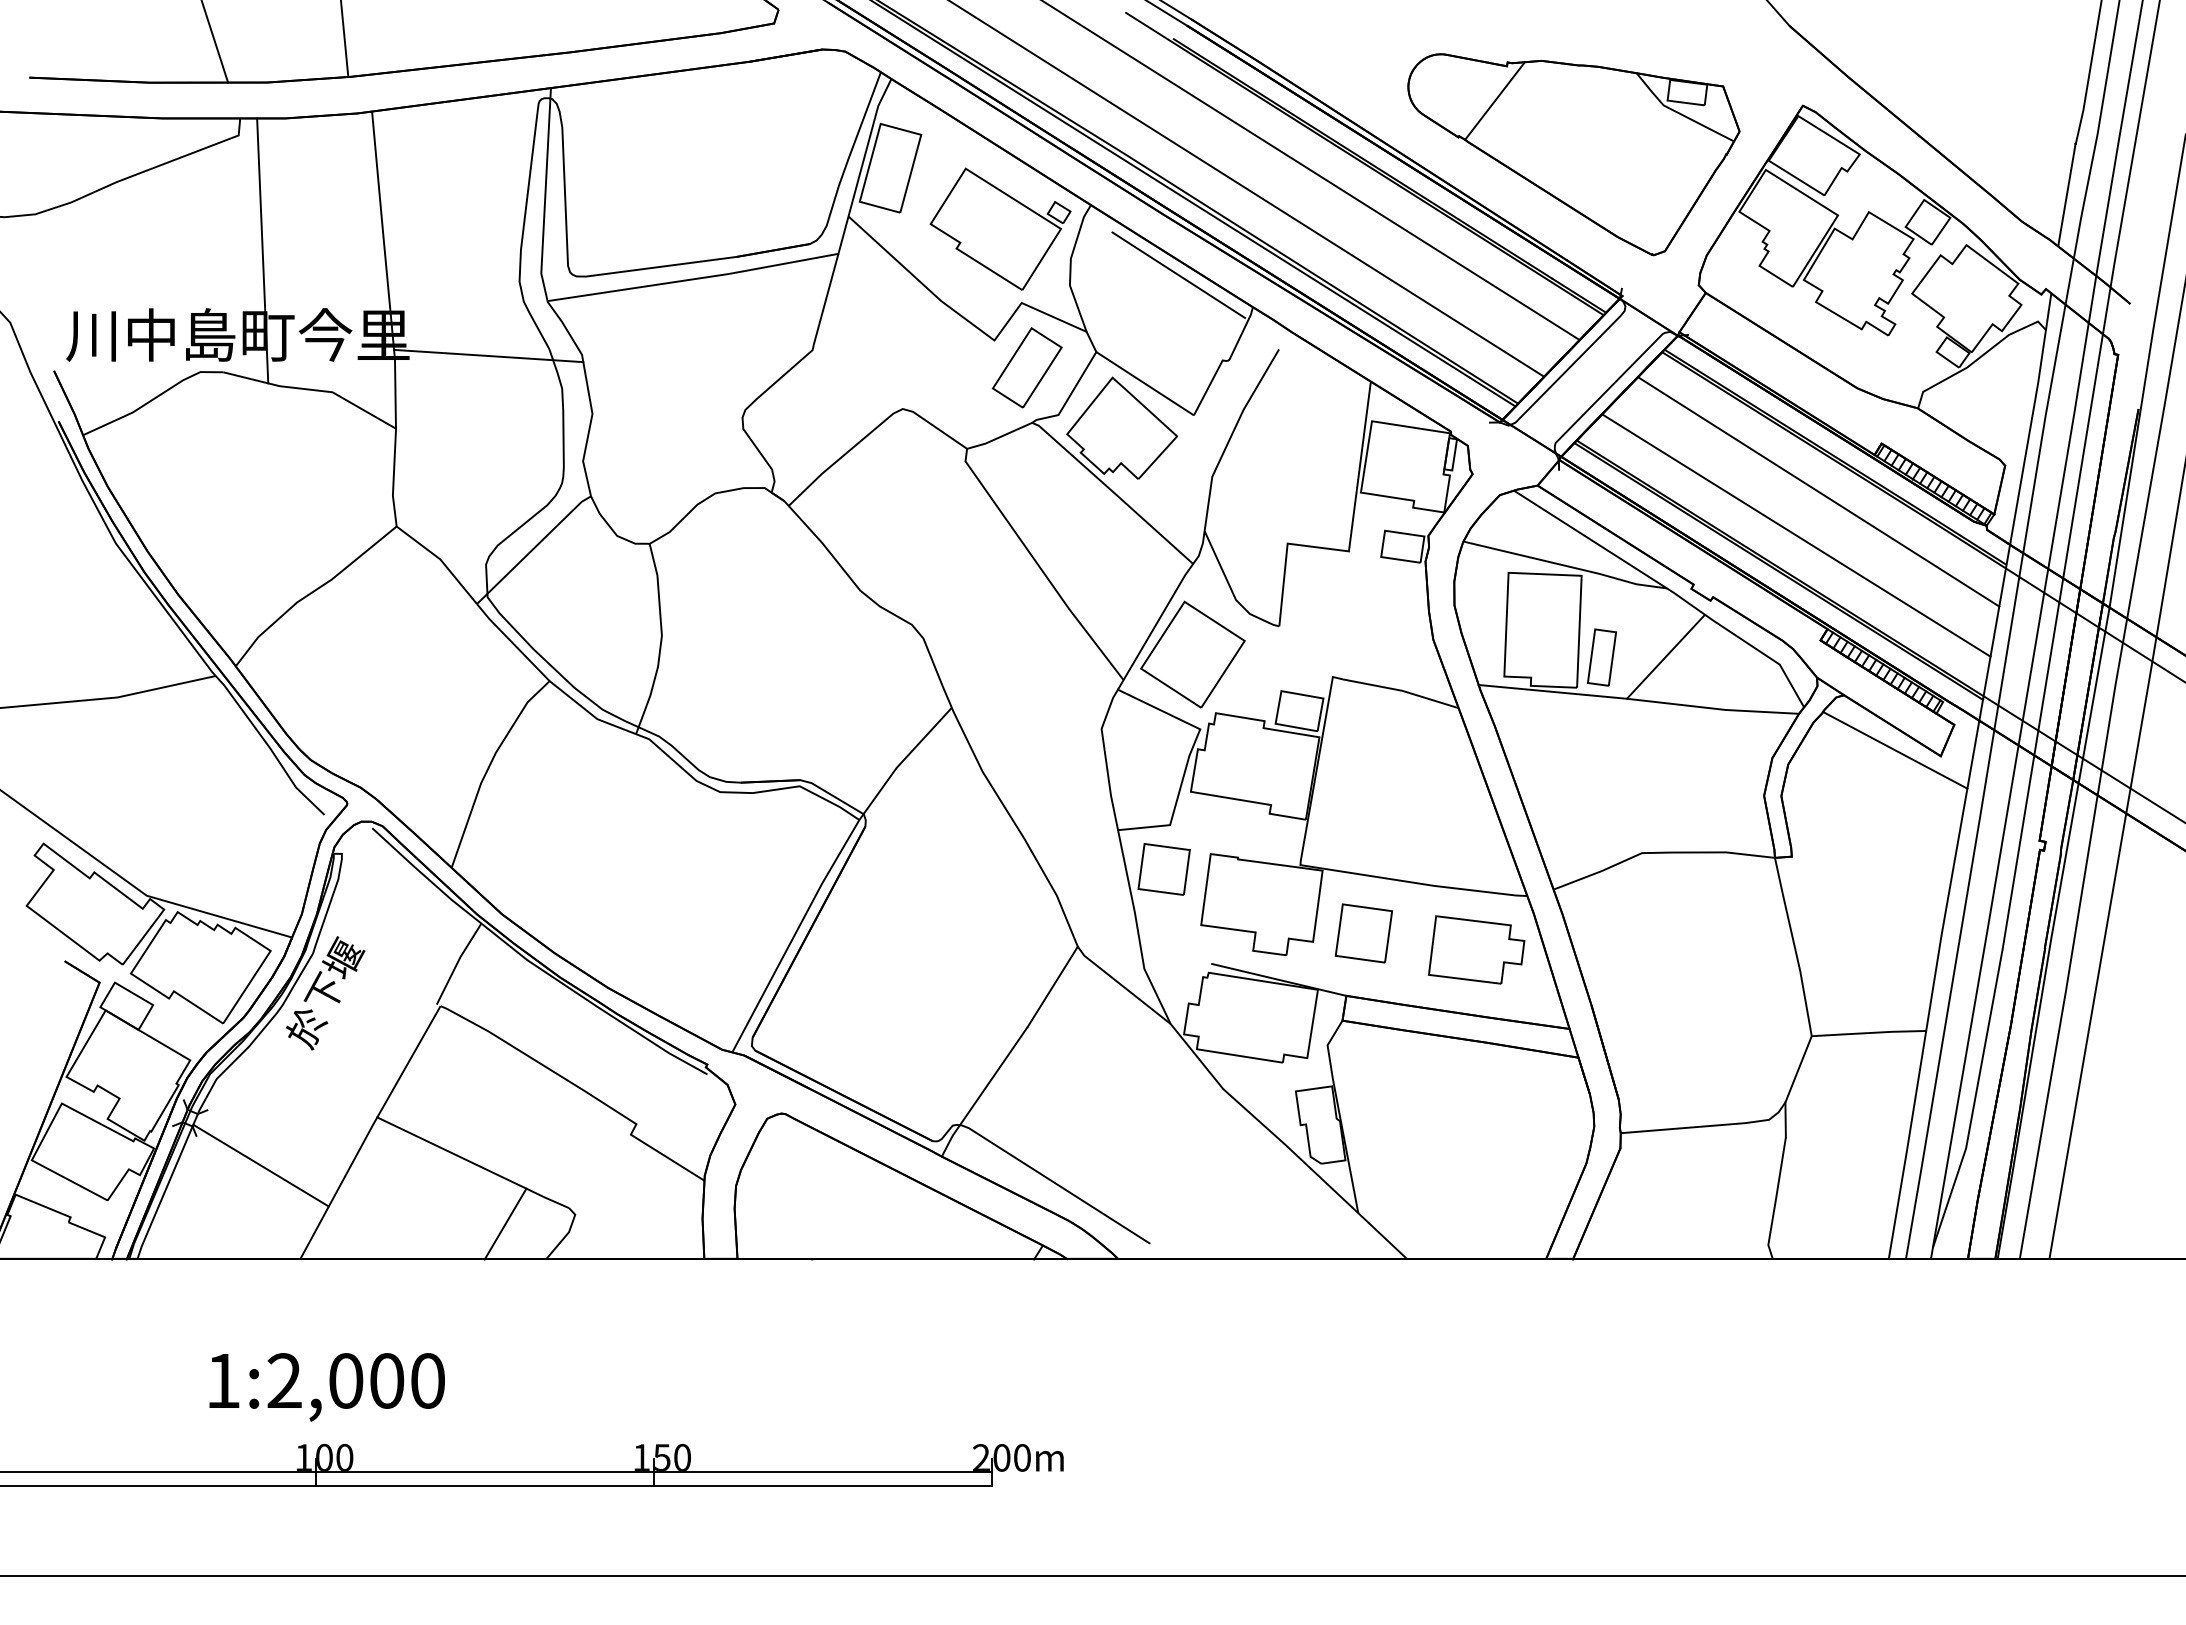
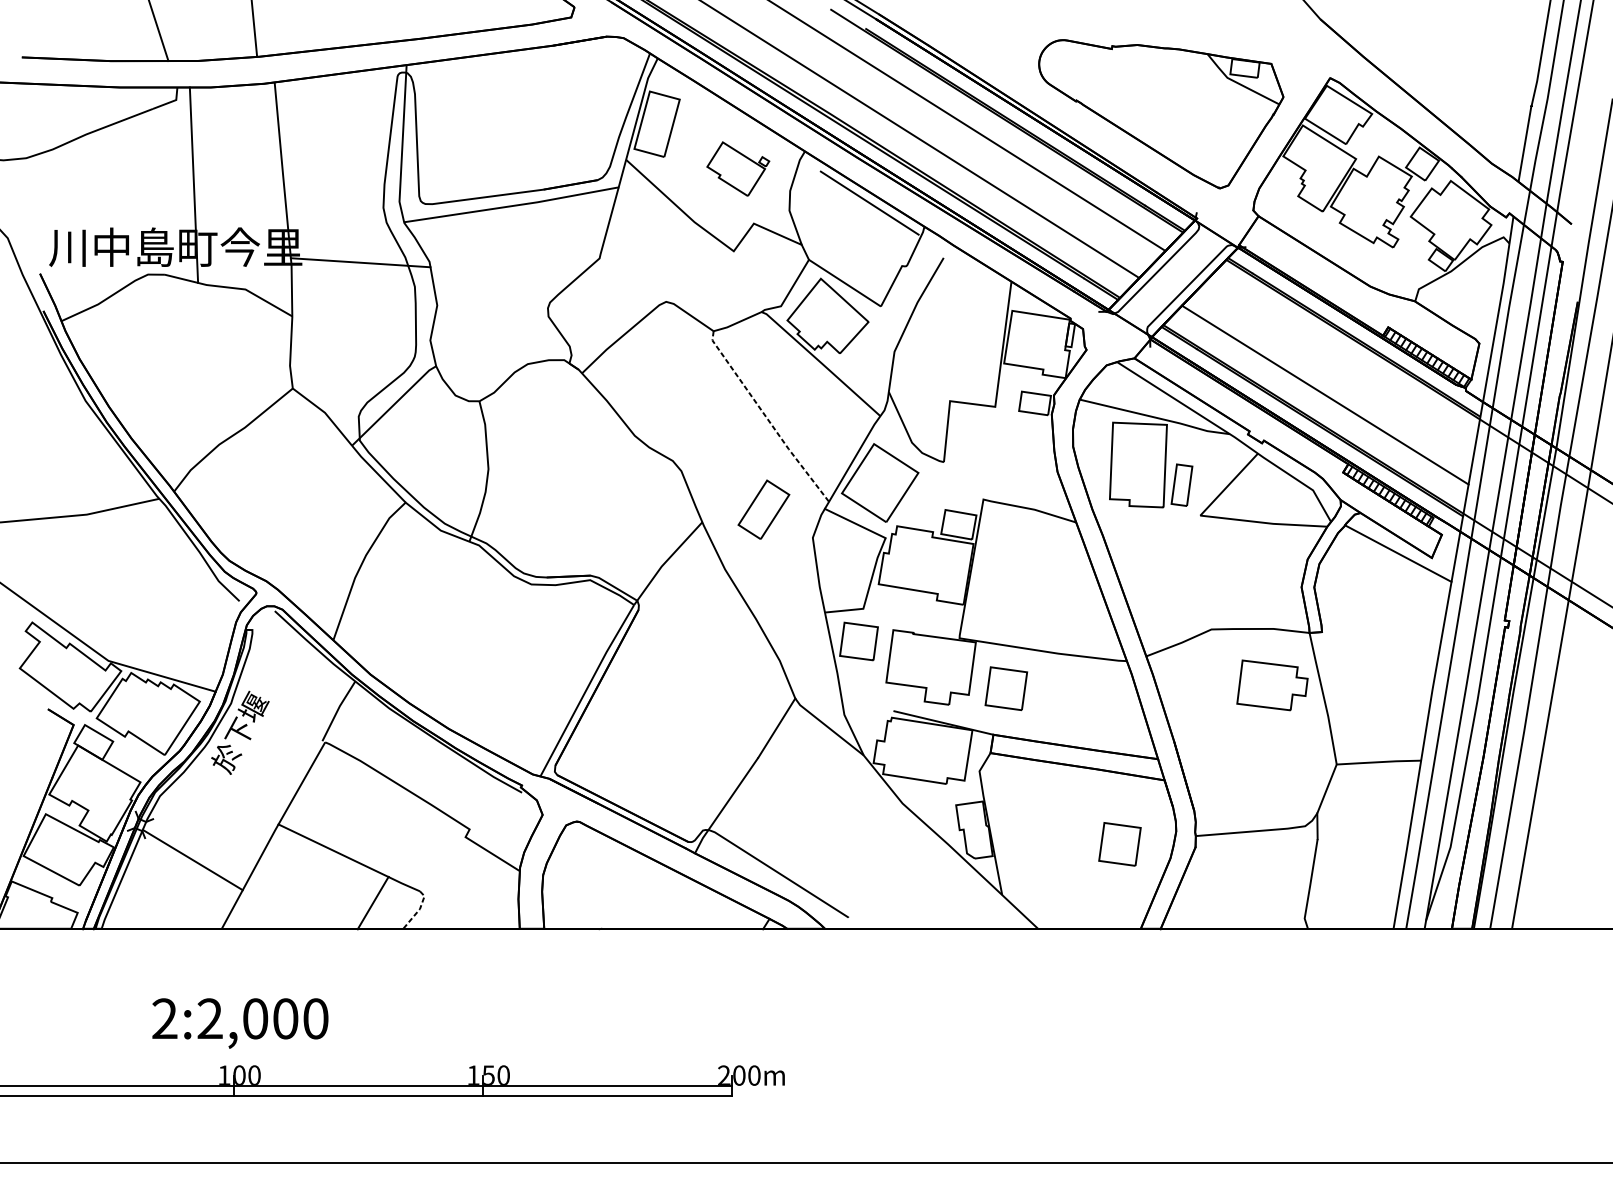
line: (1494, 100) -> (1102, 74), removed
part: (1000, 228) -> (738, 168), size x0.6
part: (1026, 367) -> (763, 509), moved
line: (1818, 491) -> (1341, 362), removed
line: (1039, 566) -> (767, 418), solid -> dashed
line: (1552, 691) -> (1145, 510), removed
part: (1476, 949) -> (1272, 685), moved
part: (1517, 1144) -> (1119, 844), added
line: (567, 1234) -> (418, 910), solid -> dashed
text: (223, 1380) -> (165, 1018), 1:2,000 -> 2:2,000

